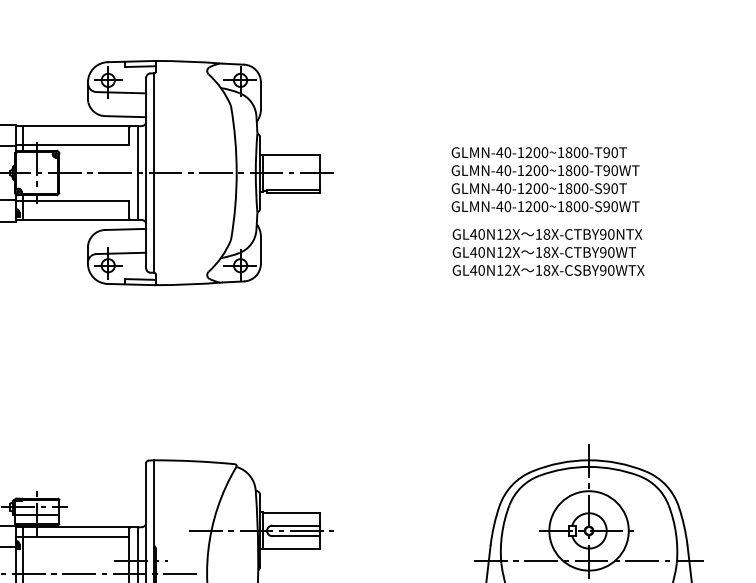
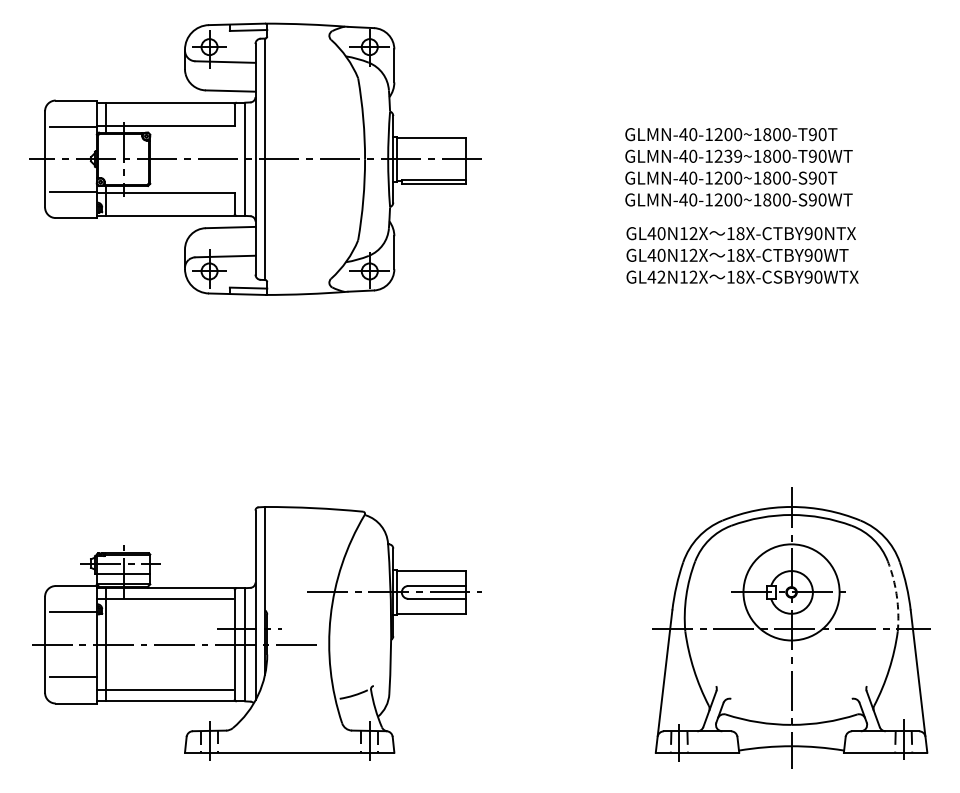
text: (541, 170) -> (733, 156), GLMN-40-1200~1800-T90WT -> GLMN-40-1239~1800-T90WT
text: (481, 269) -> (661, 276), GL40N12X -> GL42N12X
arc: (675, 533) -> (896, 595), solid -> dashed

